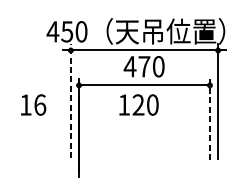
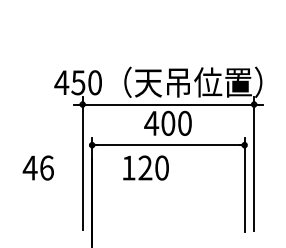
text: (144, 65) -> (168, 122), 470 -> 400
line: (70, 100) -> (82, 162), dashed -> solid
text: (25, 104) -> (29, 167), 16 -> 46
text: (138, 104) -> (145, 167), moved
line: (209, 119) -> (244, 184), dashed -> solid

